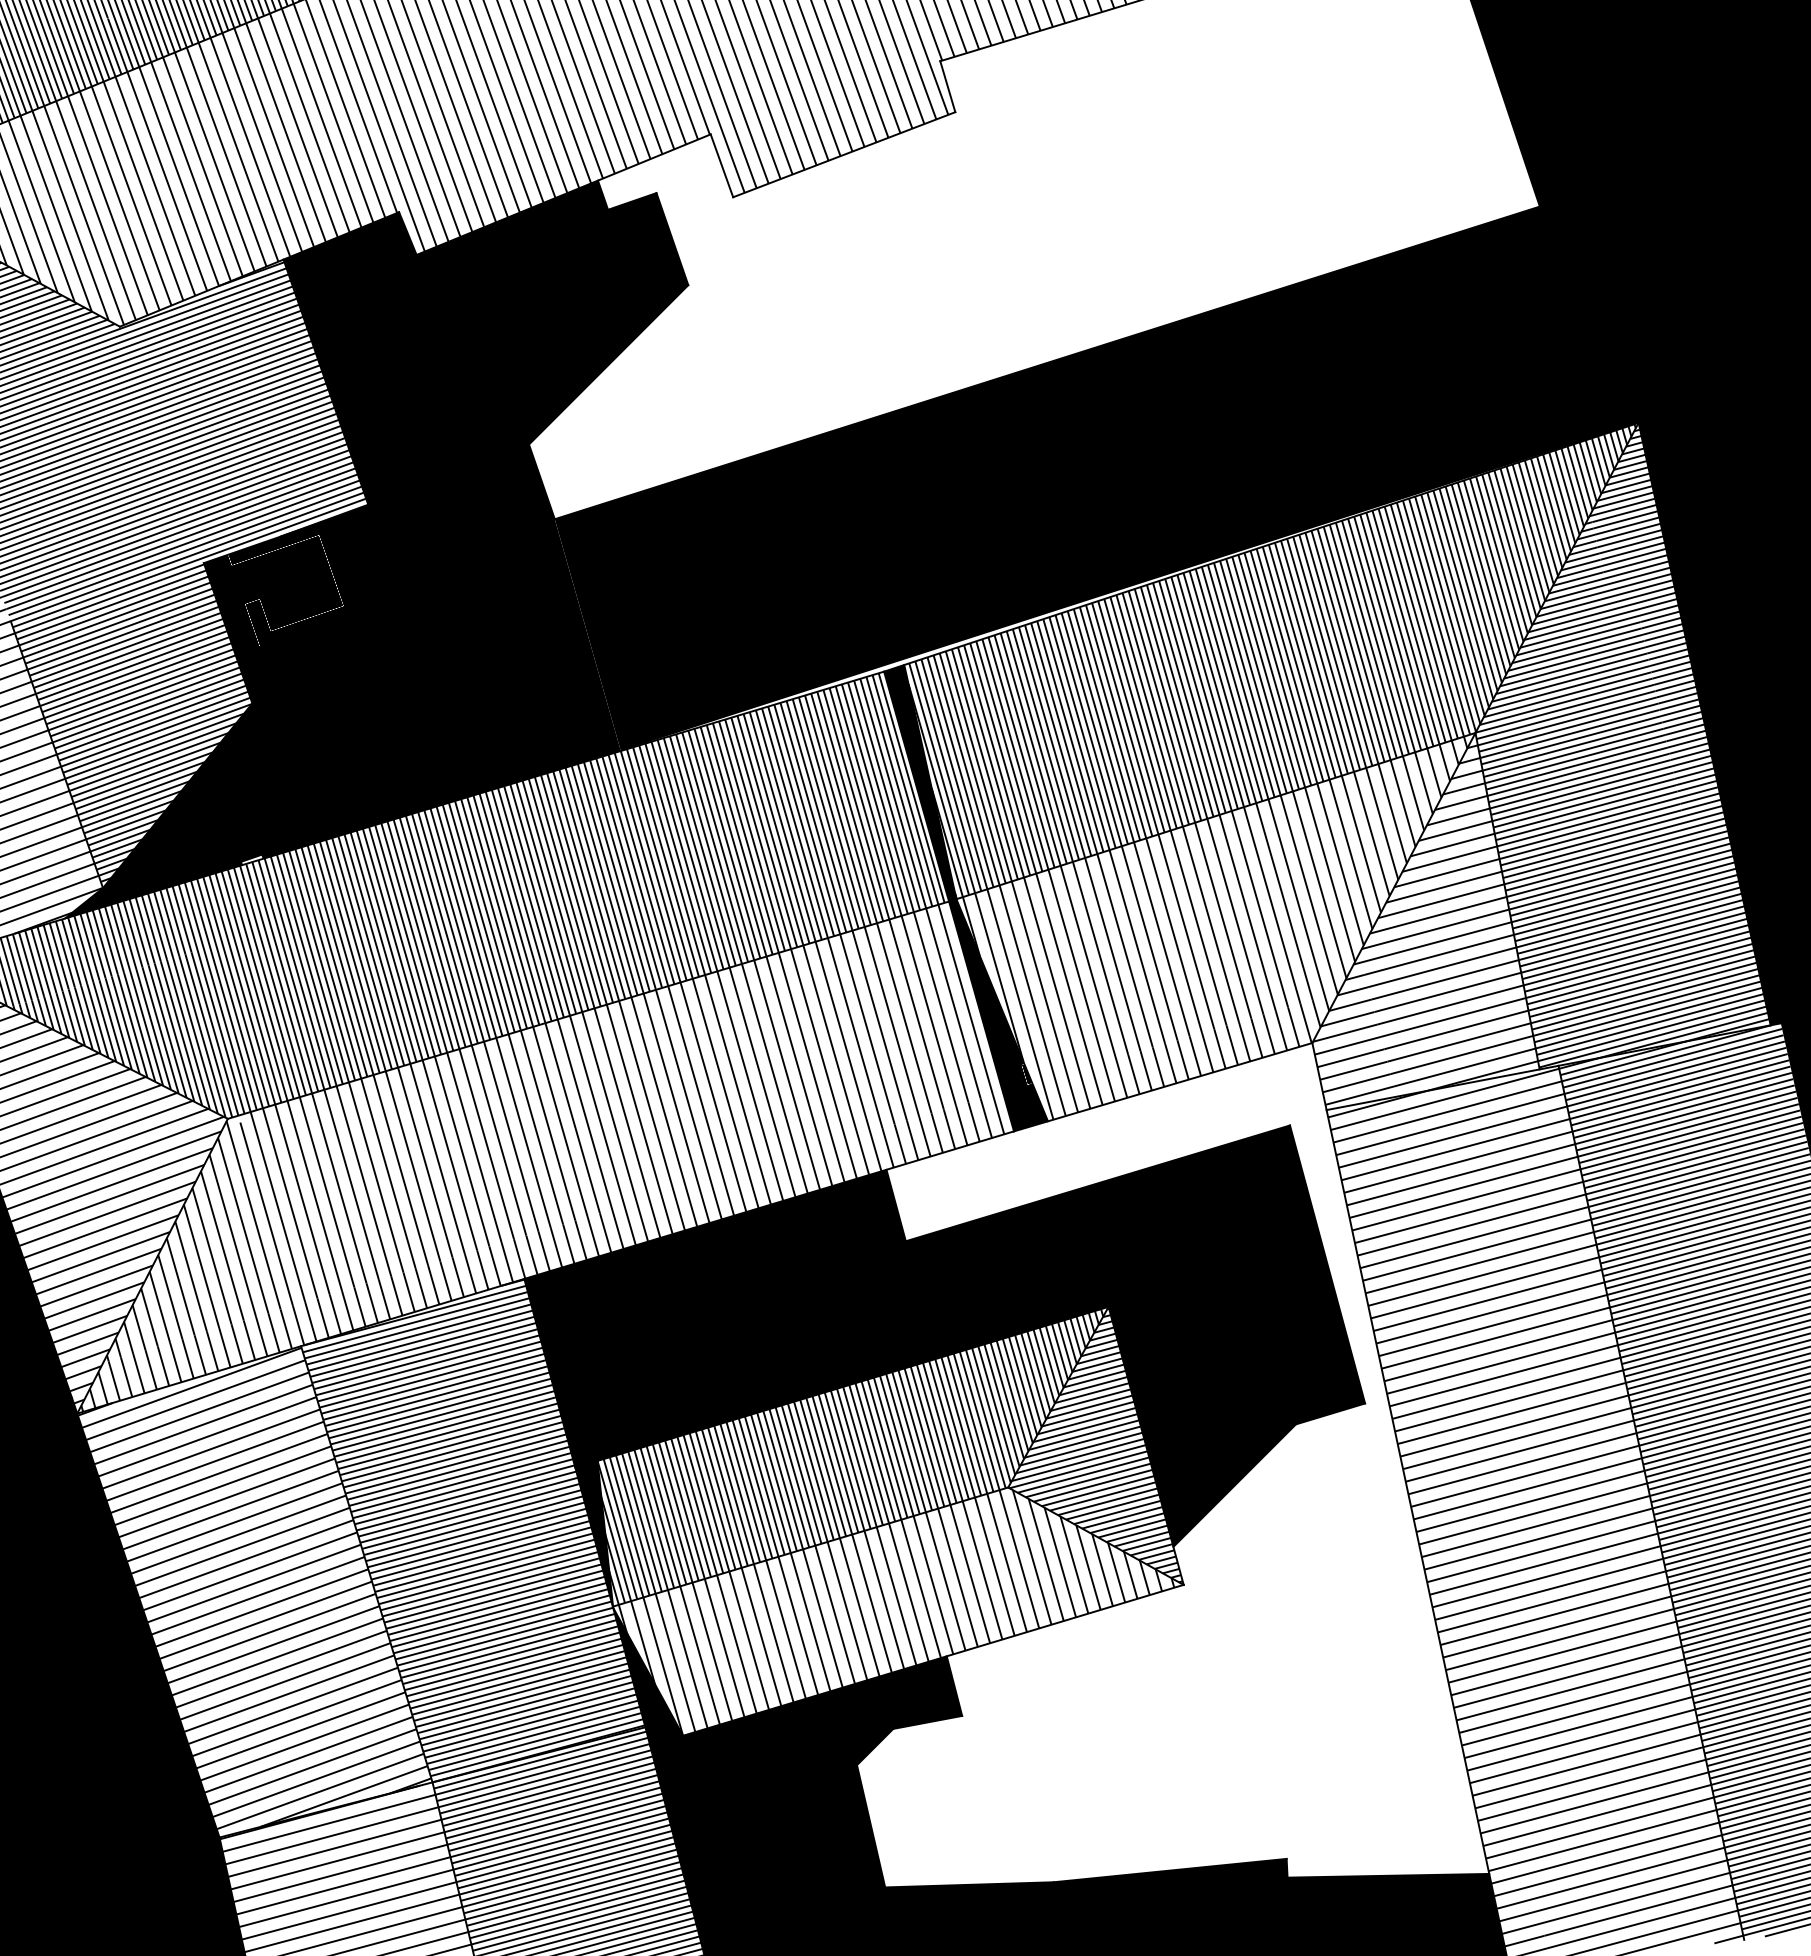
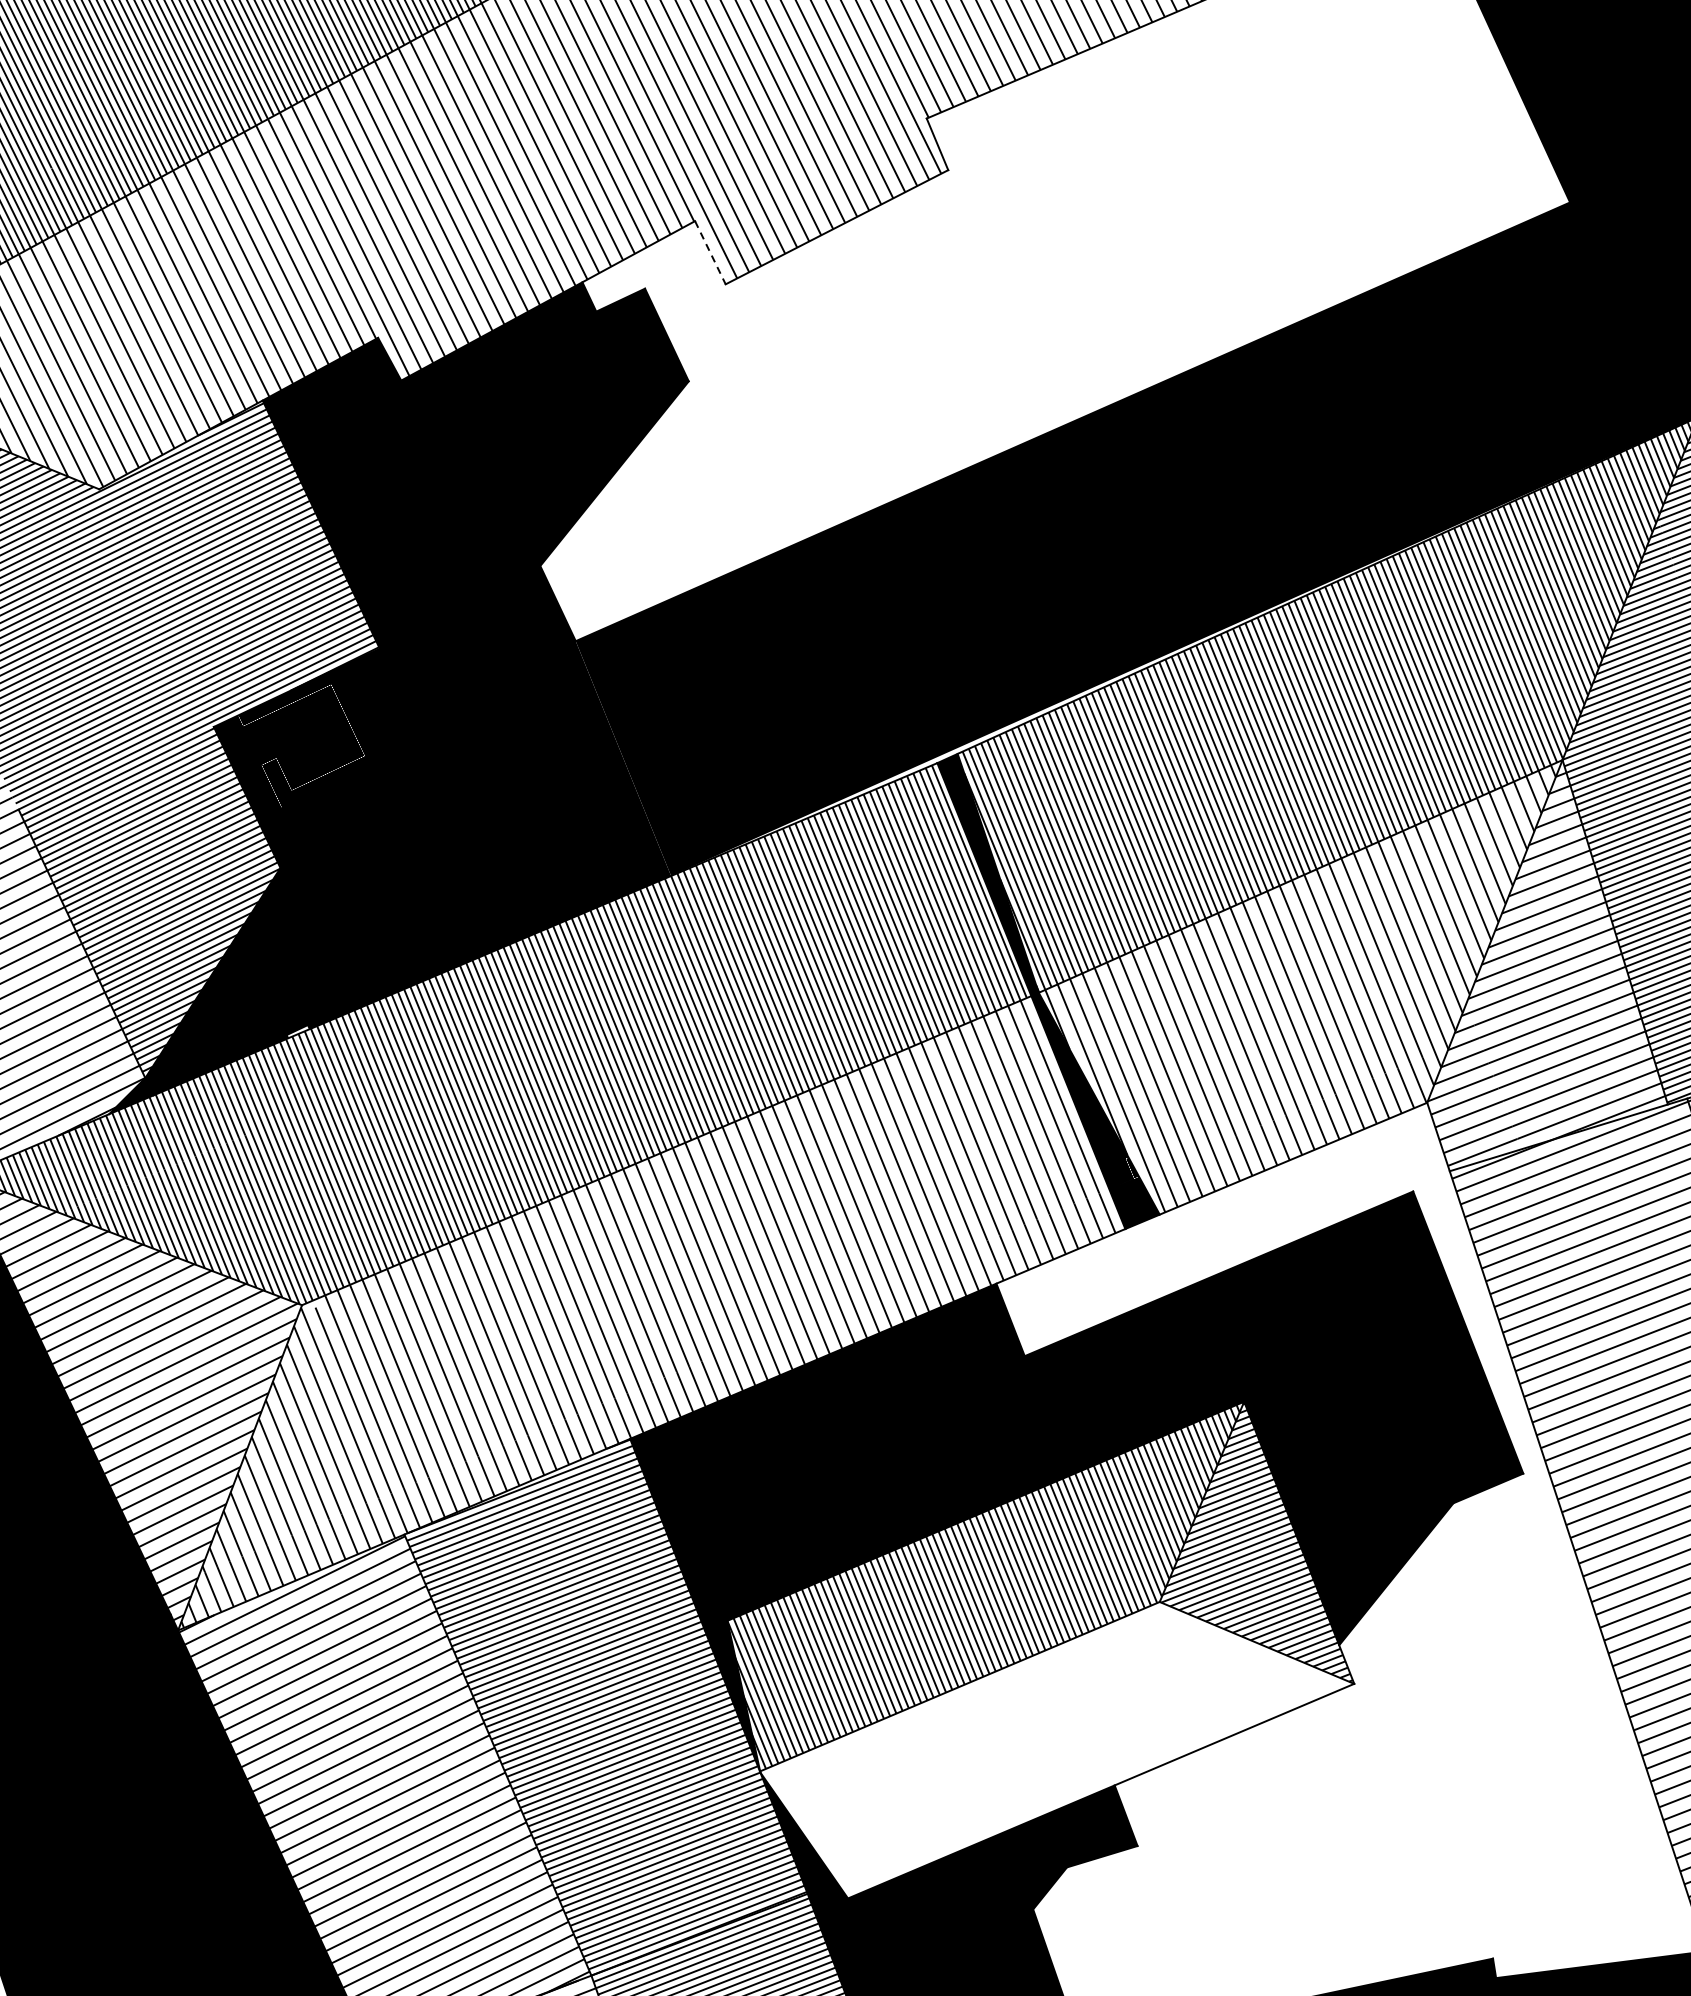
line: (722, 166) -> (711, 253), solid -> dashed
hatch: (896, 1616) -> (1057, 1749), removed

